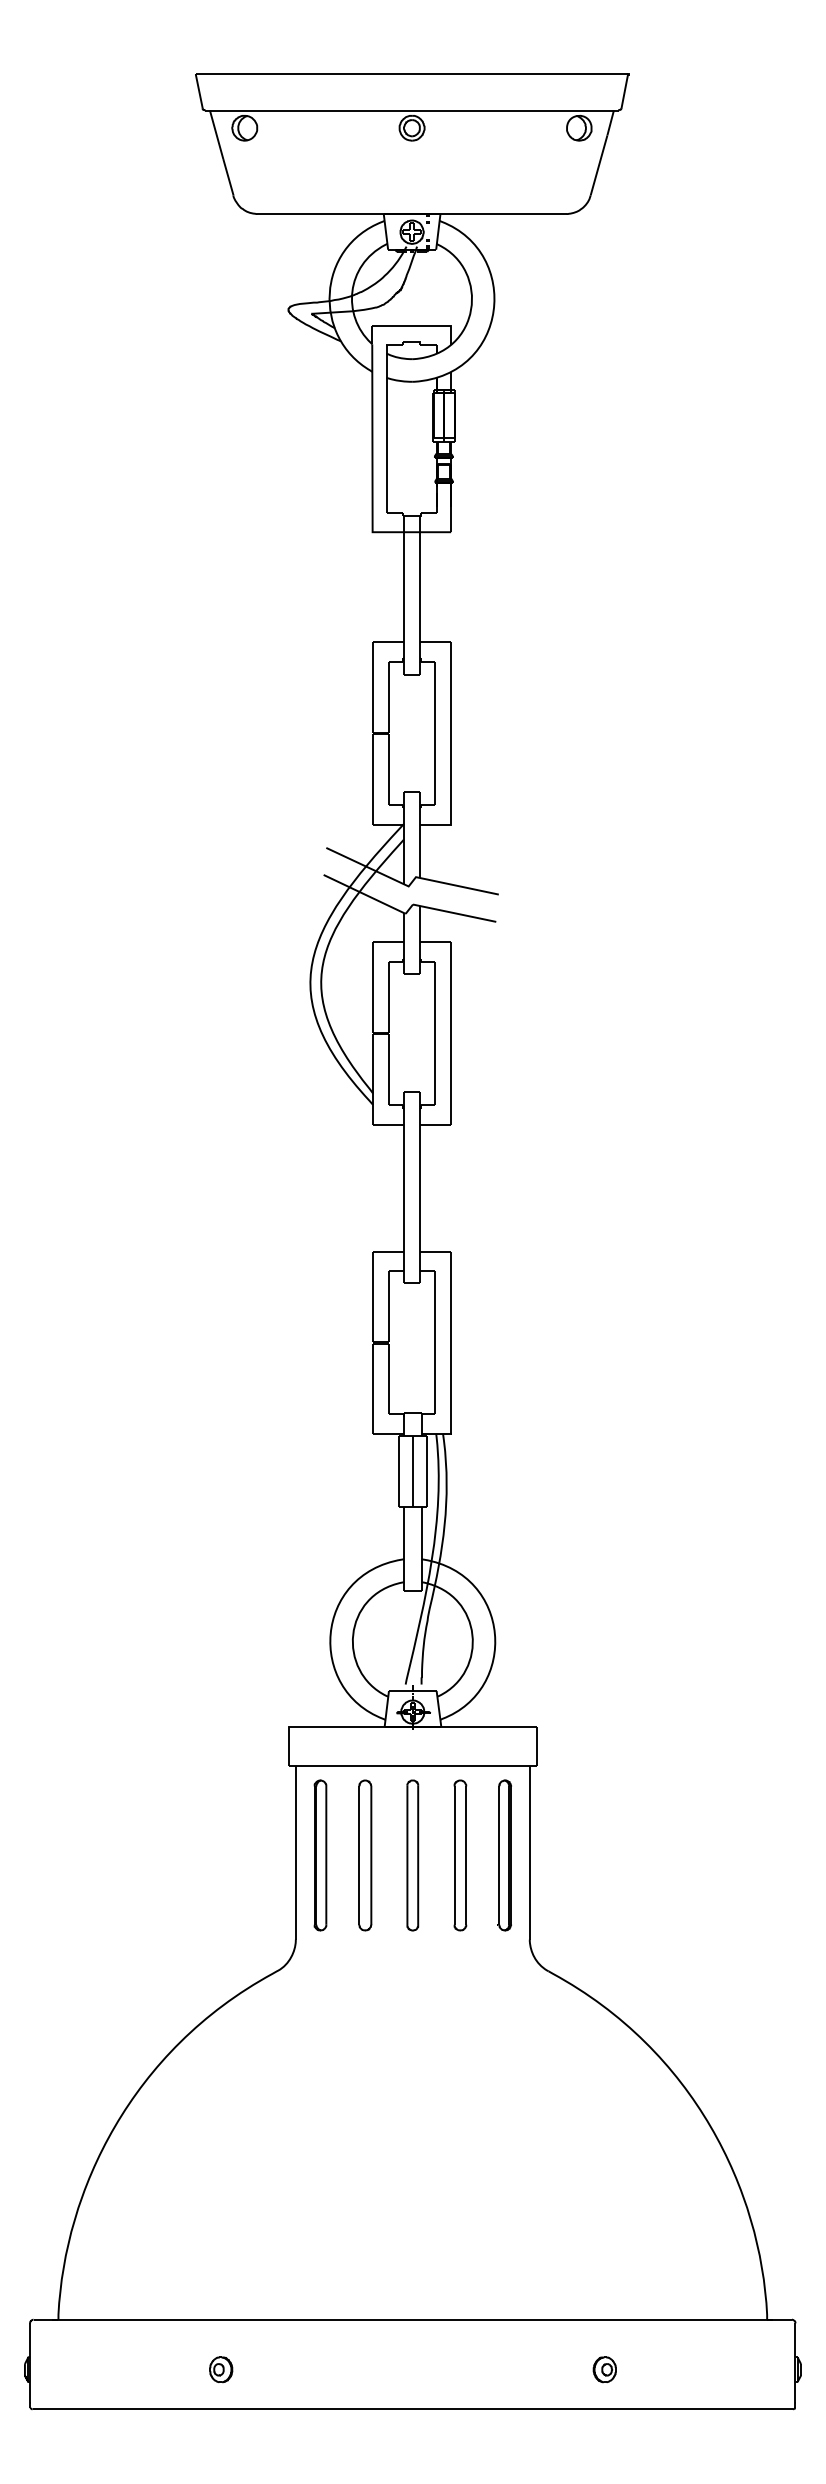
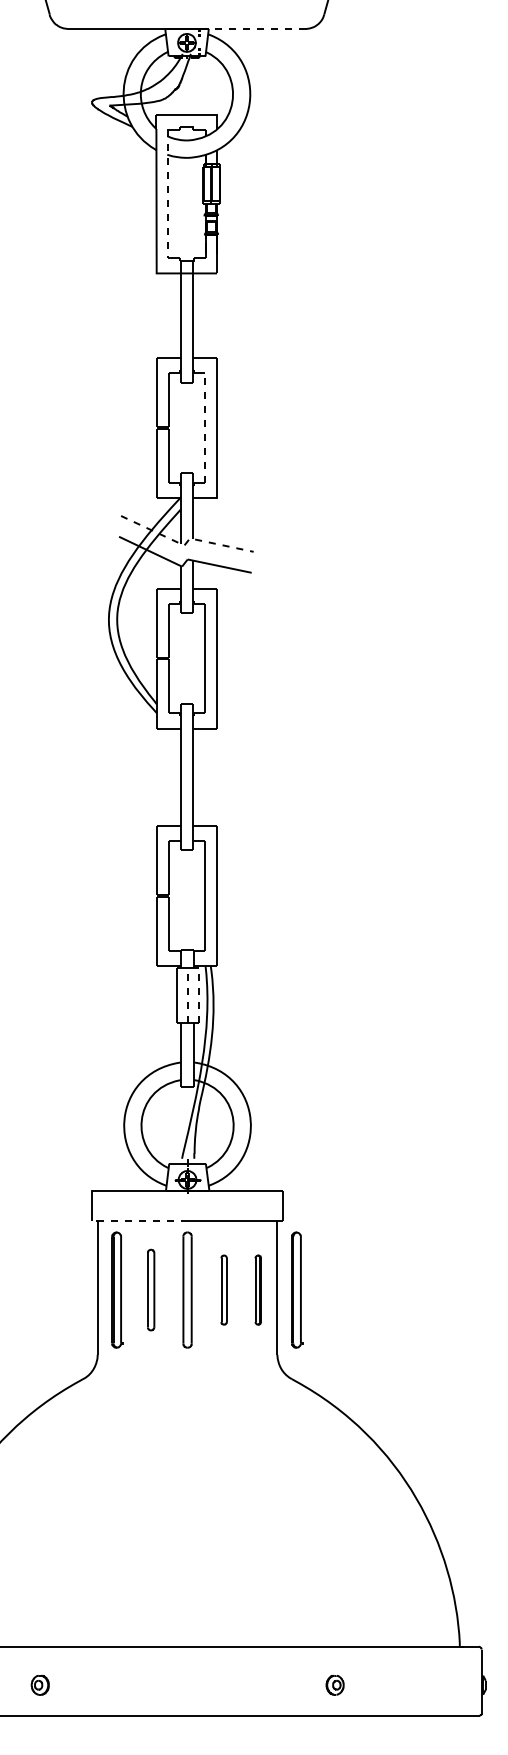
line: (488, 214) -> (245, 29), solid -> dashed
line: (386, 428) -> (167, 193), solid -> dashed
line: (434, 733) -> (204, 428), solid -> dashed
line: (410, 884) -> (185, 544), solid -> dashed
line: (412, 1471) -> (187, 995), solid -> dashed
line: (427, 1471) -> (198, 995), solid -> dashed
line: (350, 1765) -> (139, 1220), solid -> dashed
part: (365, 1855) -> (151, 1290), size x0.7
part: (460, 1855) -> (224, 1290), size x0.6
part: (504, 1855) -> (258, 1290), size x0.6
part: (554, 1855) -> (296, 1290), added

